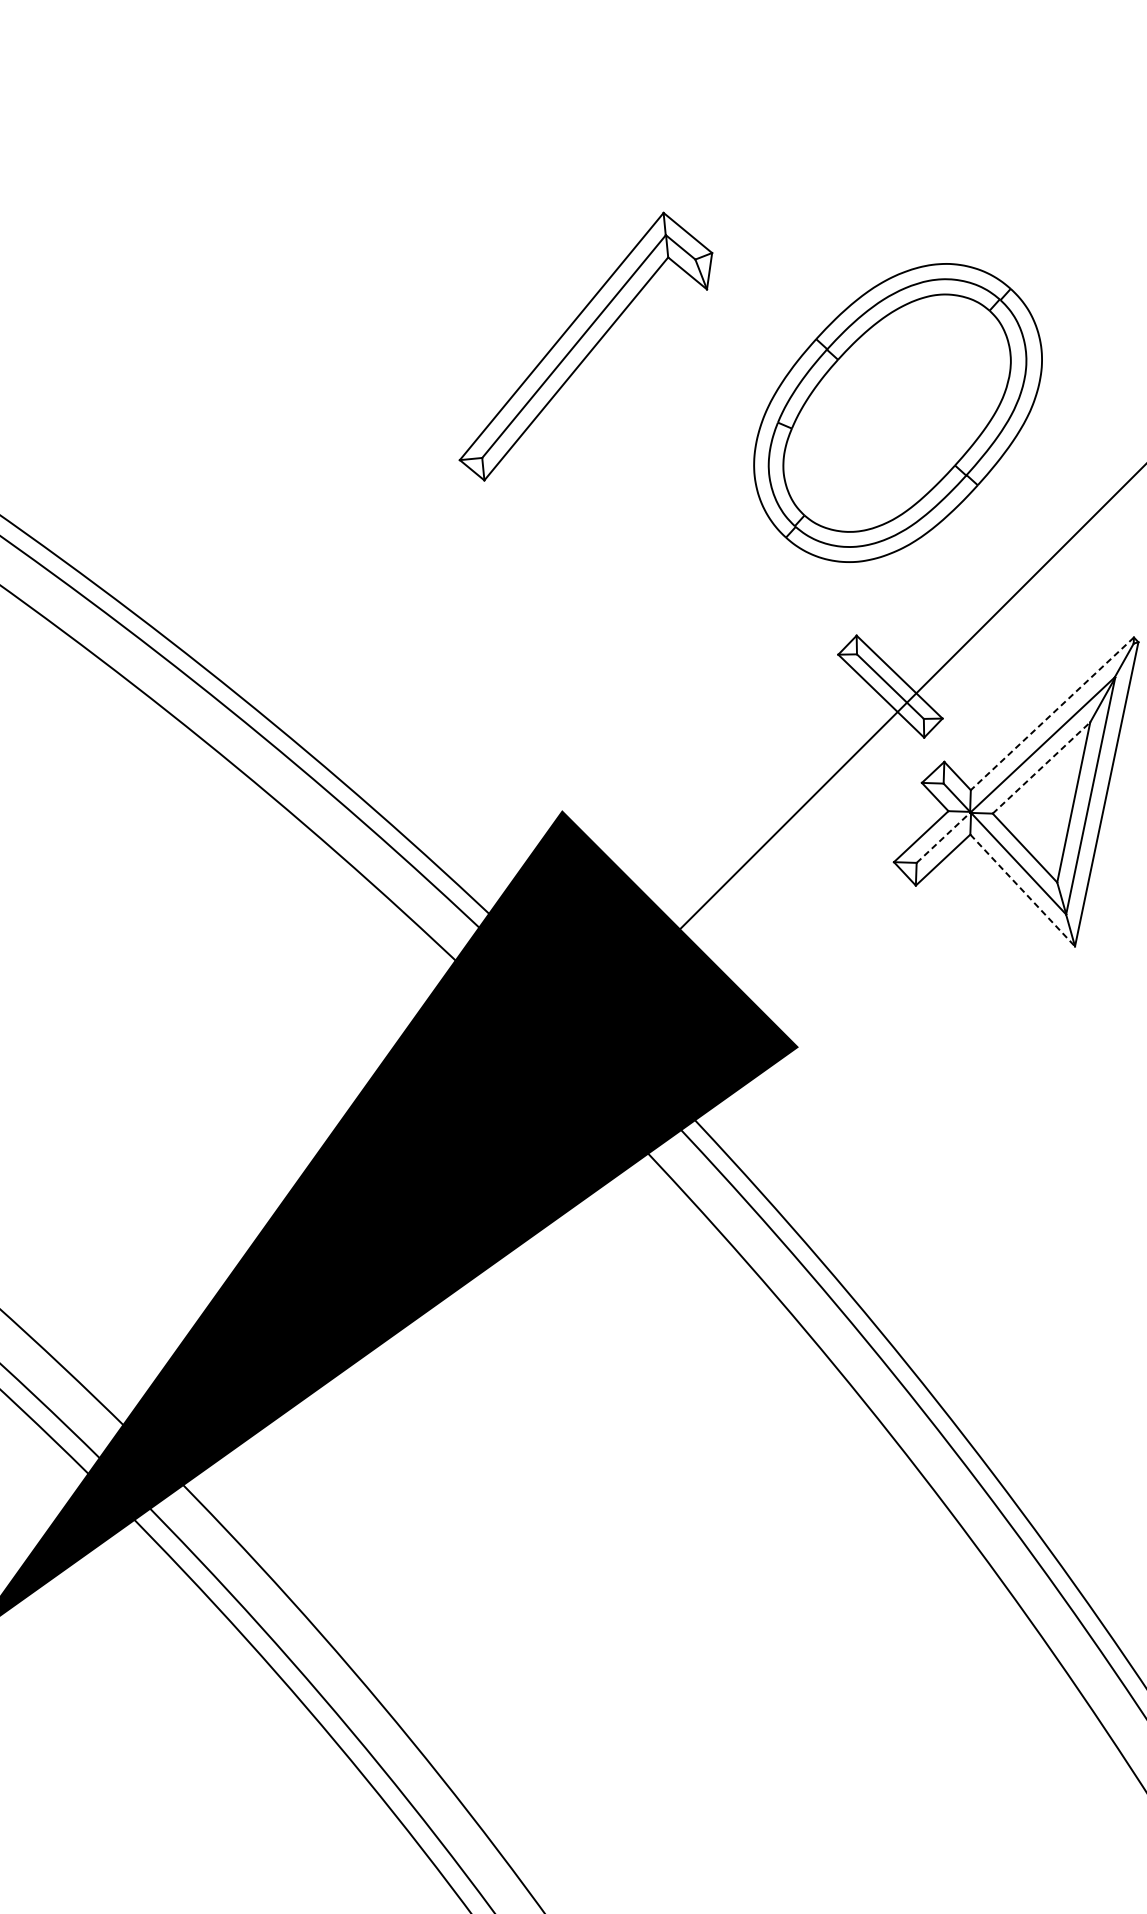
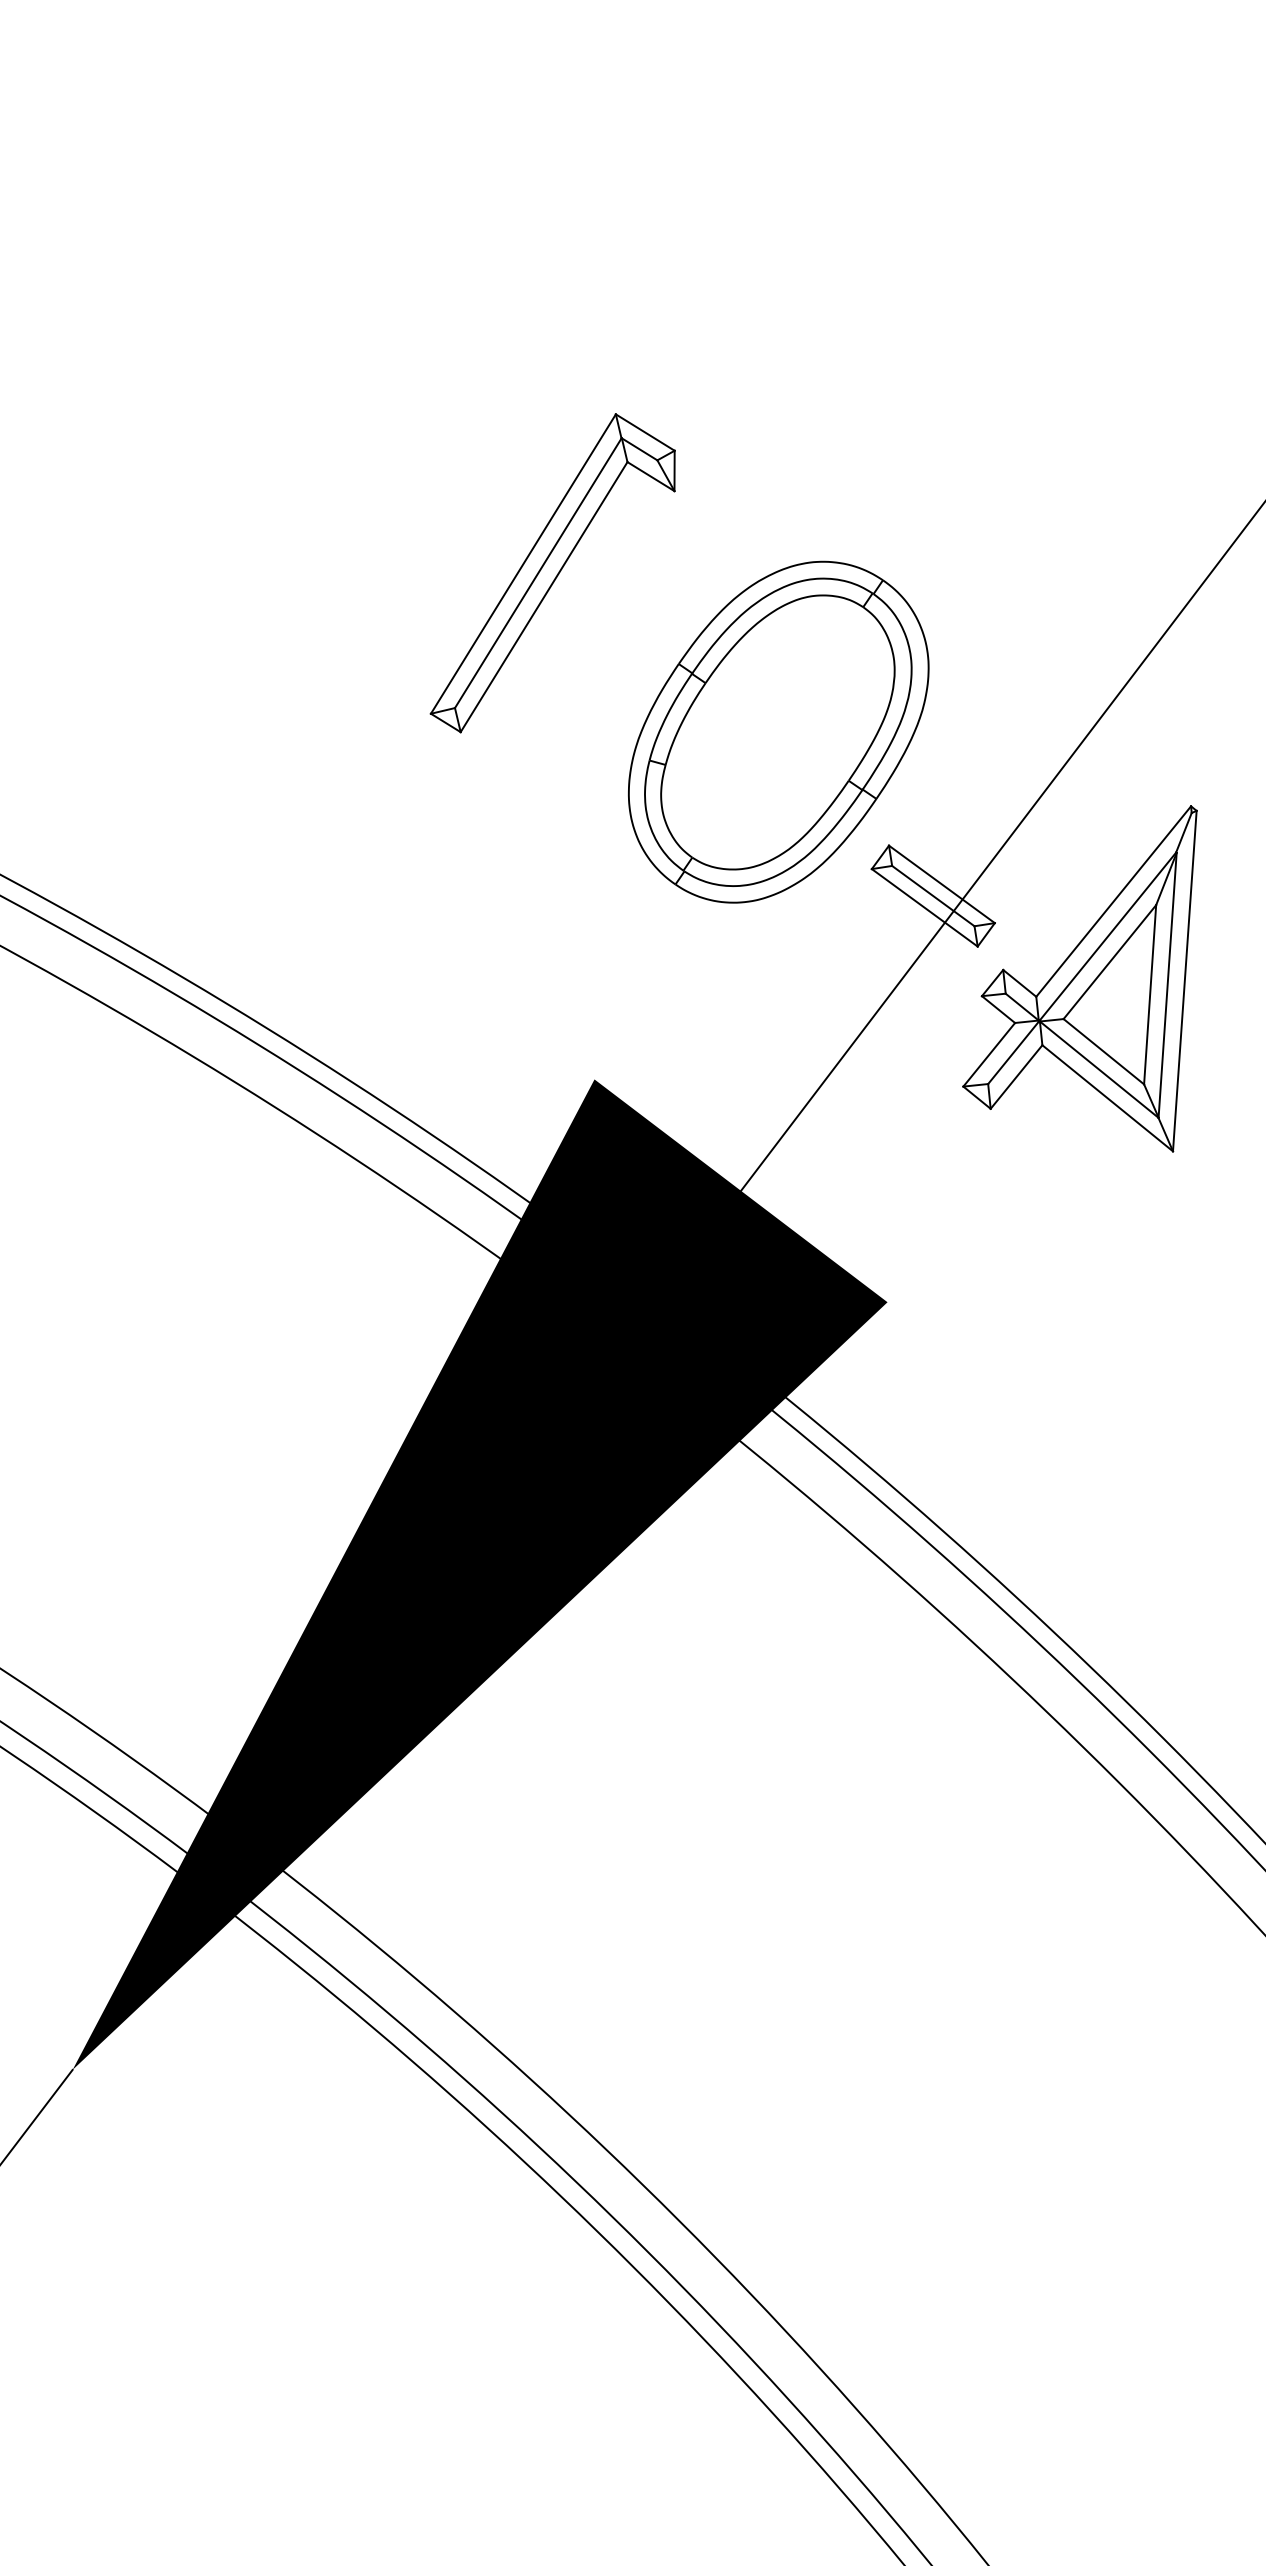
part: (897, 412) -> (778, 731), moved
line: (1052, 713) -> (1113, 901), dashed -> solid
line: (1042, 767) -> (1110, 961), dashed -> solid
line: (943, 837) -> (1013, 1052), dashed -> solid
line: (1023, 890) -> (1108, 1098), dashed -> solid

